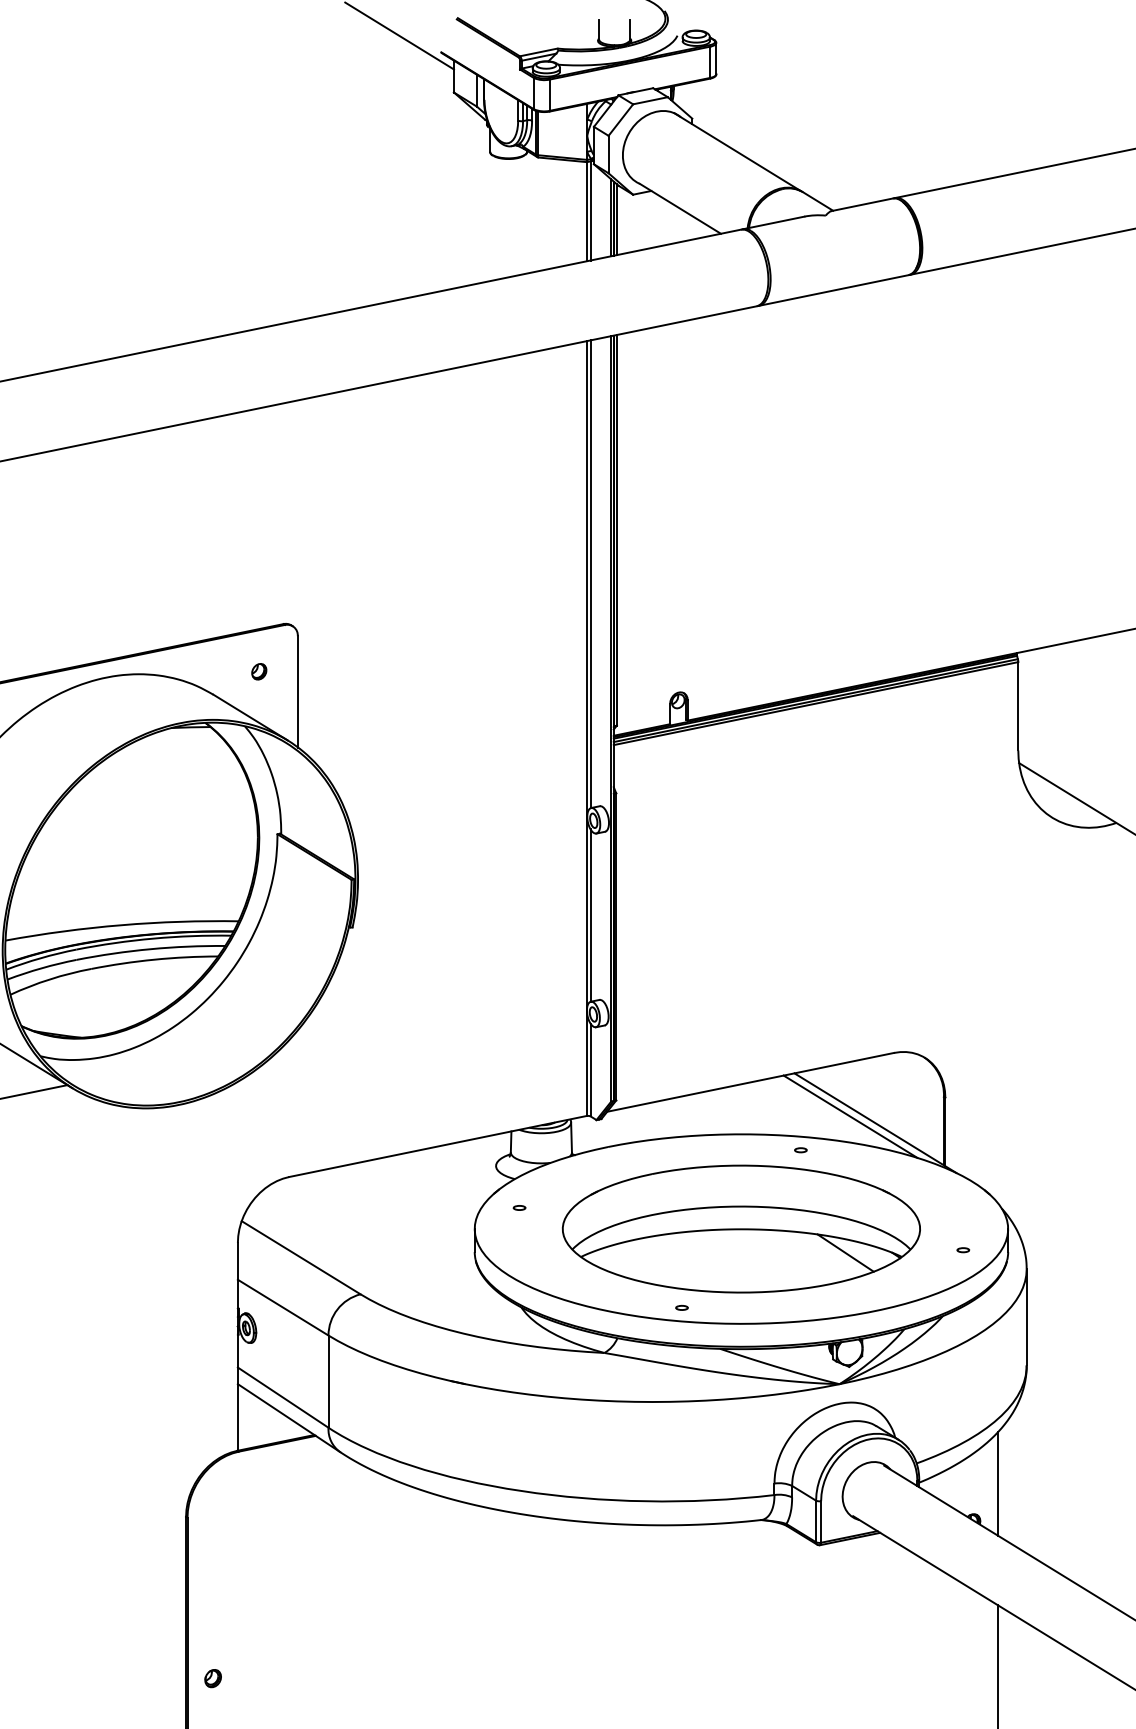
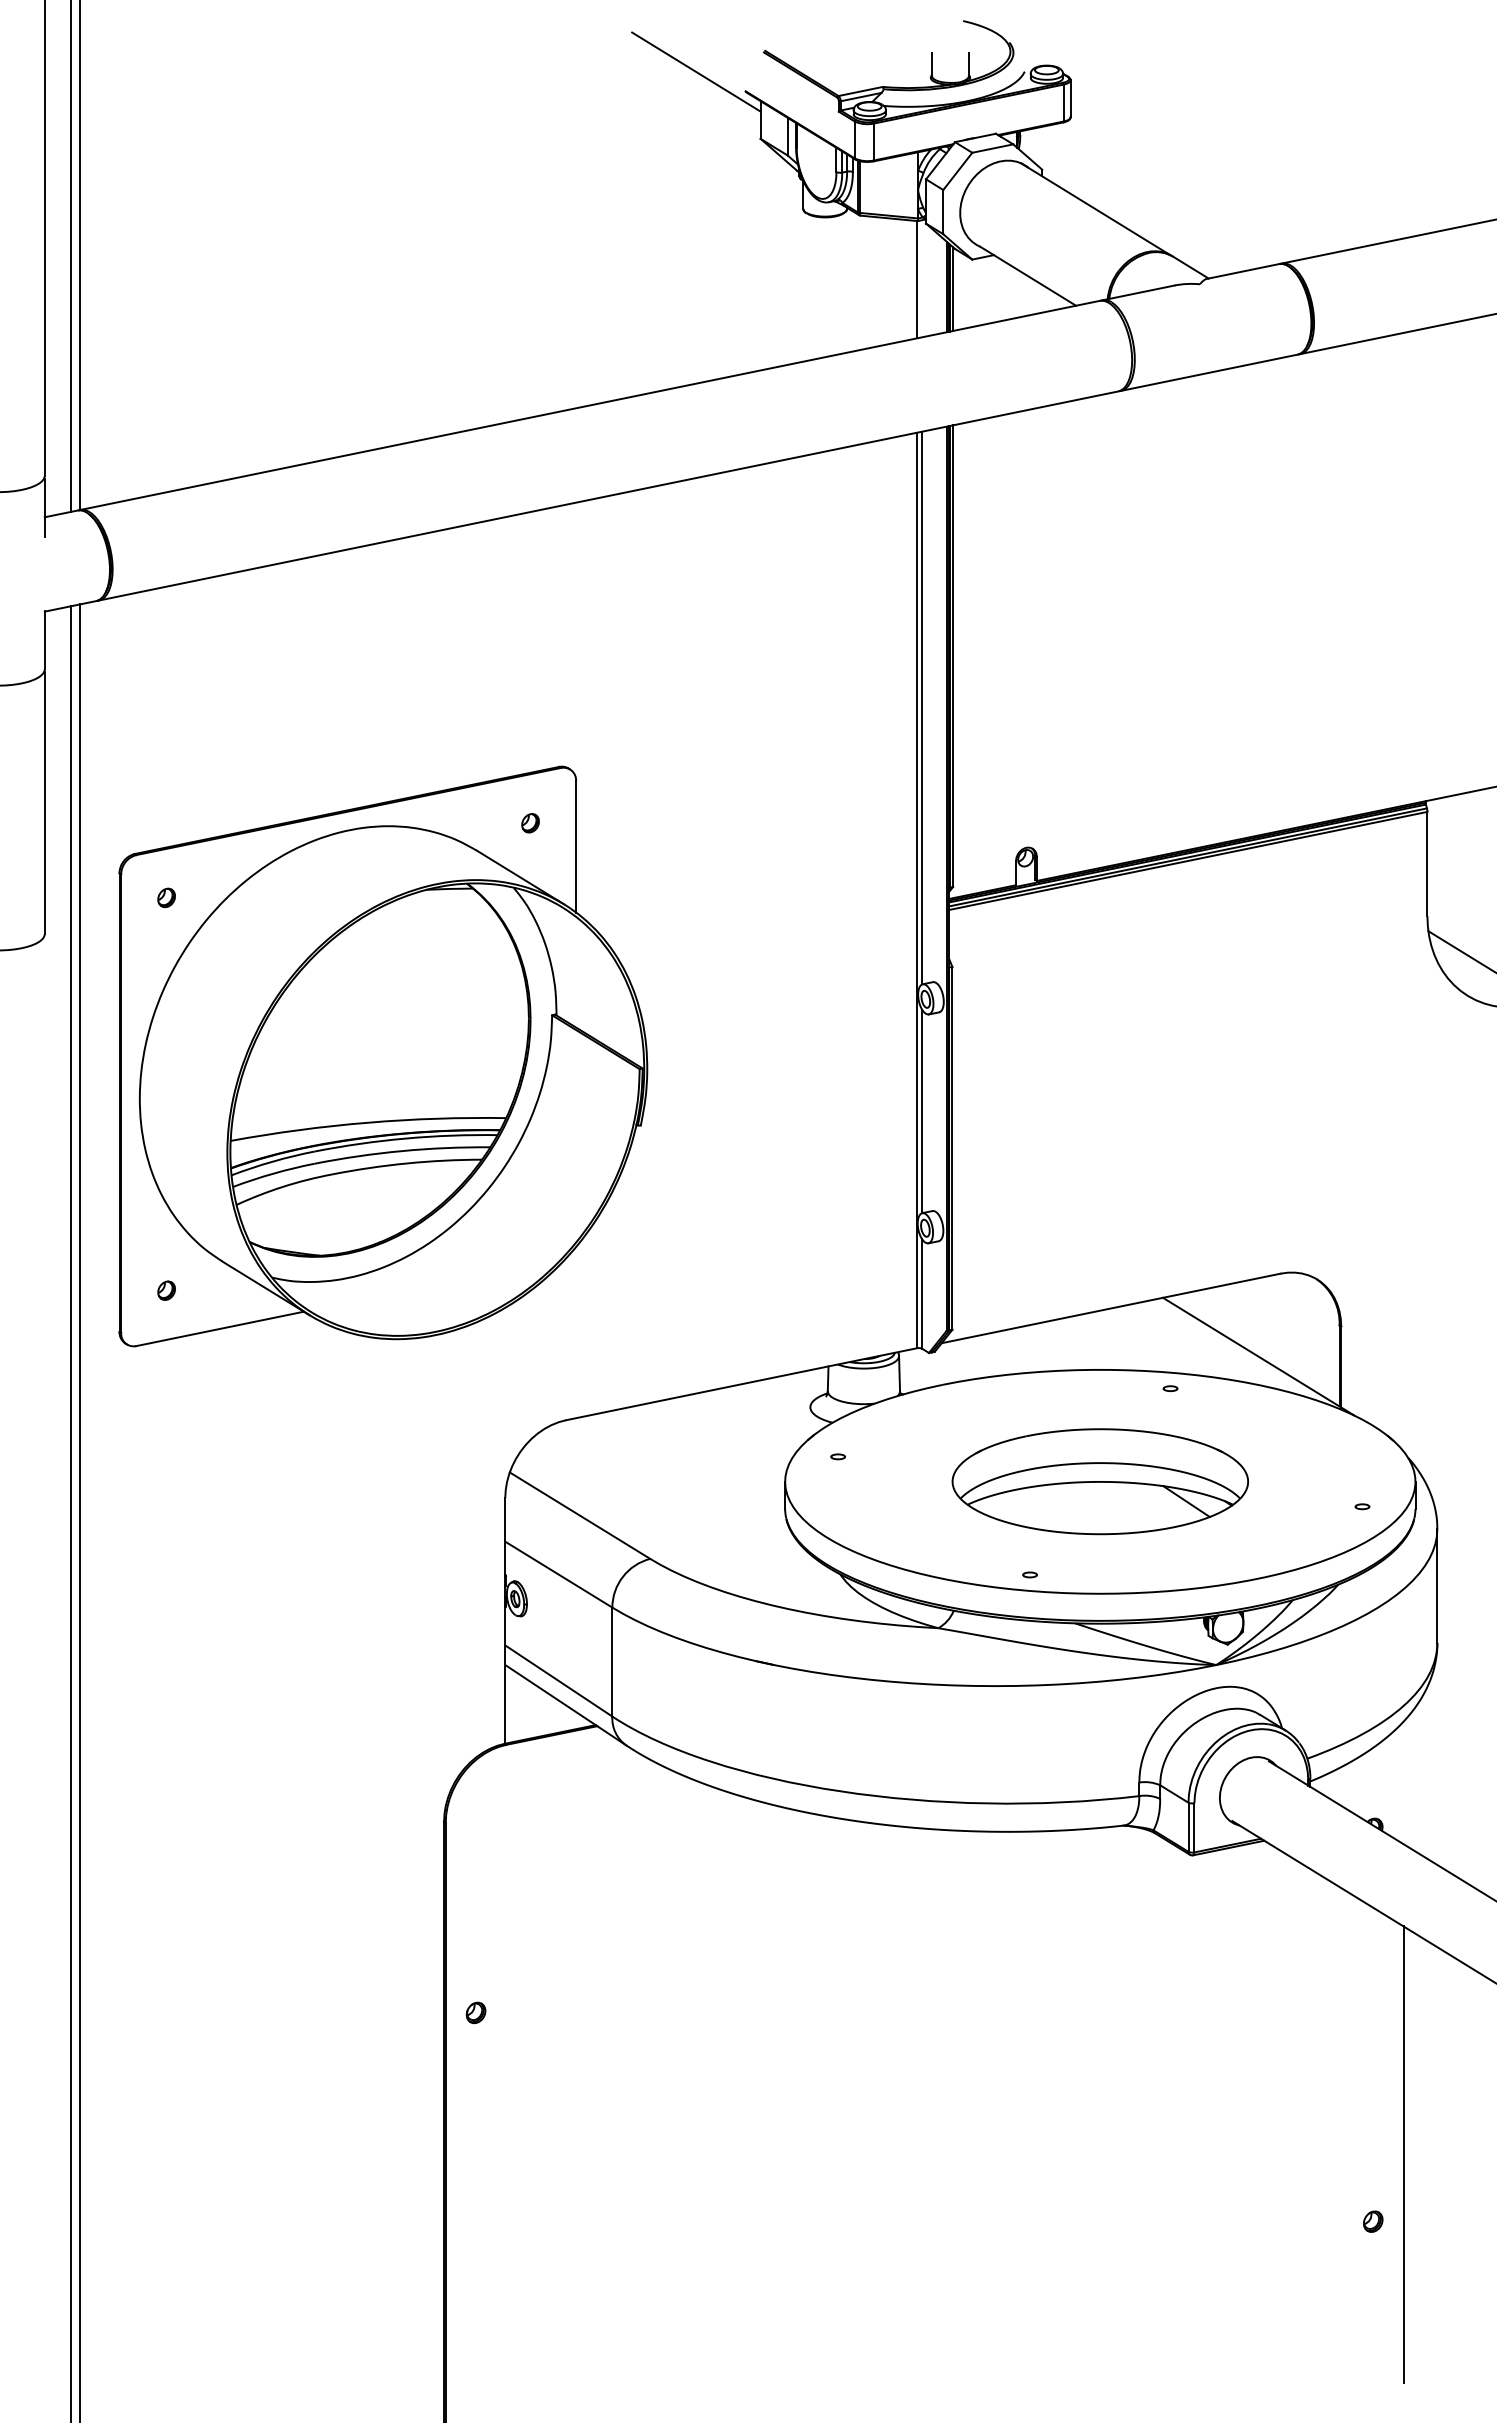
line: (590, 210) -> (921, 278), removed
line: (850, 1116) -> (1229, 1348), removed
part: (741, 1228) -> (1100, 1481), size x0.7
line: (998, 1483) -> (1403, 1782), removed

